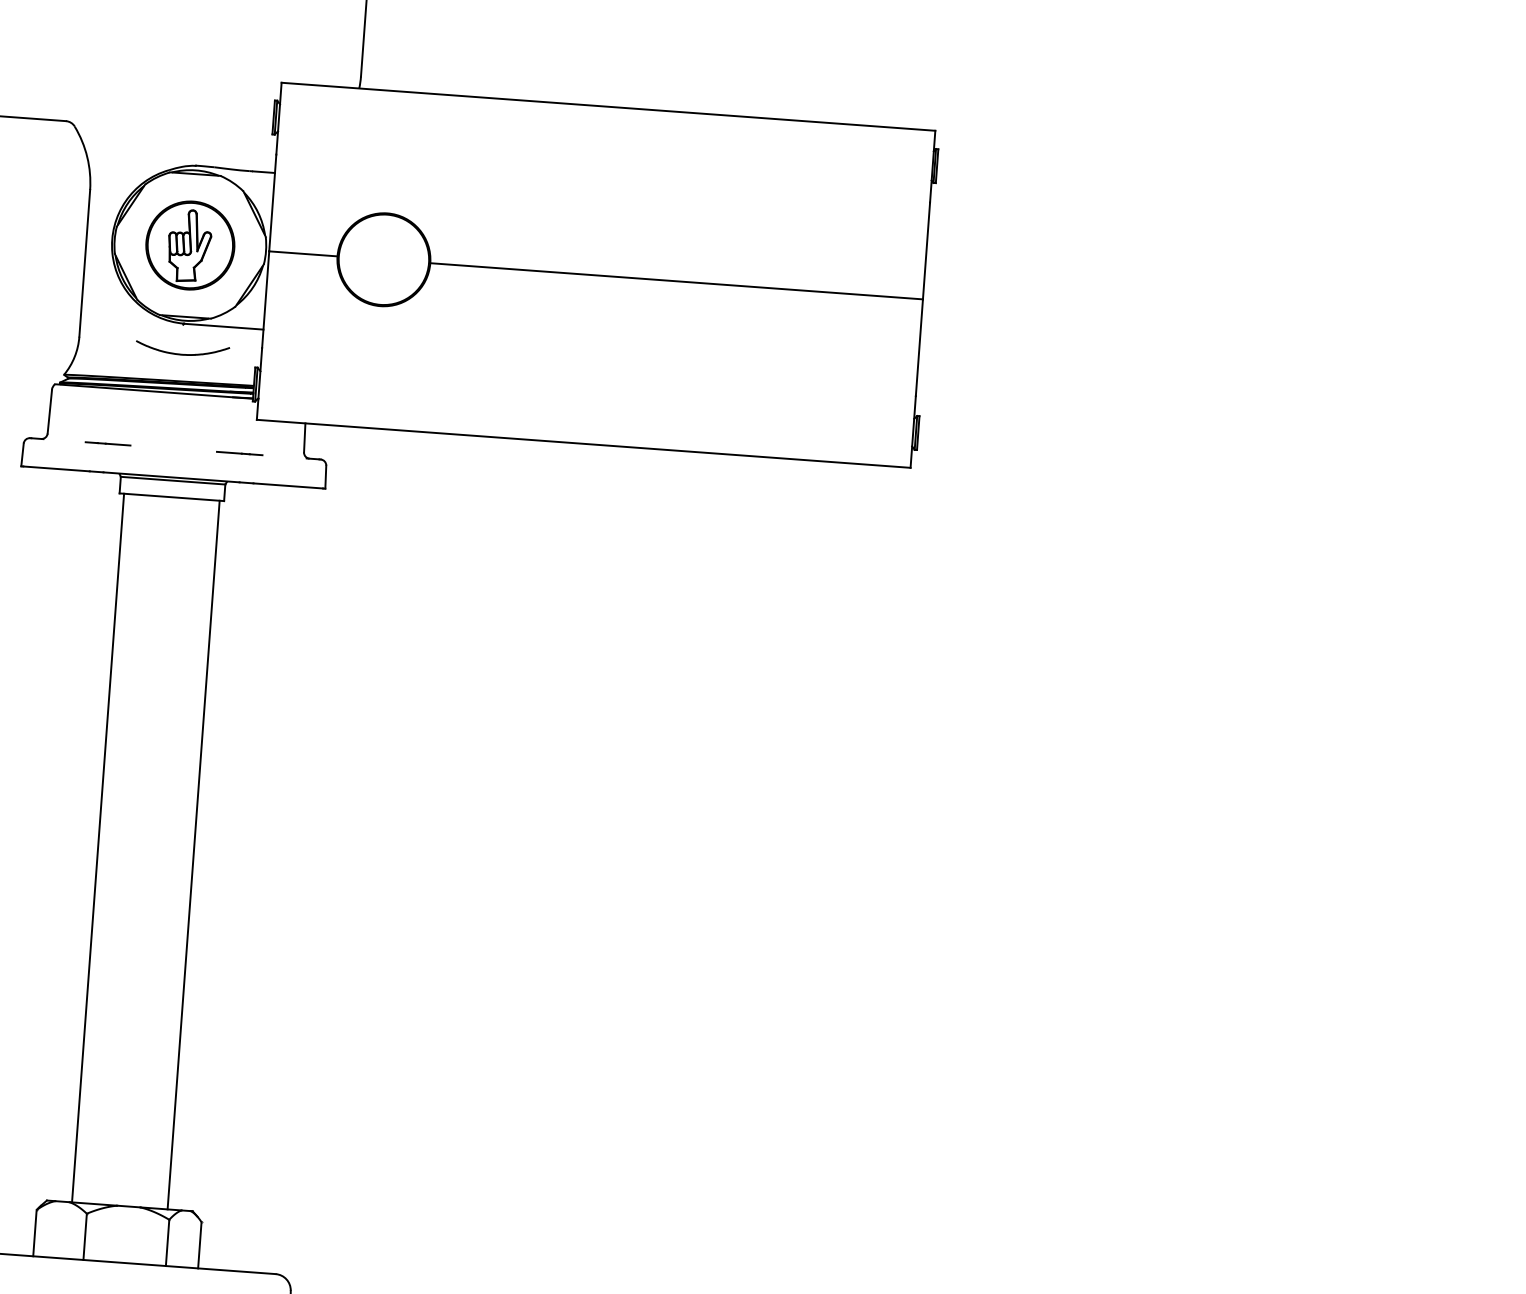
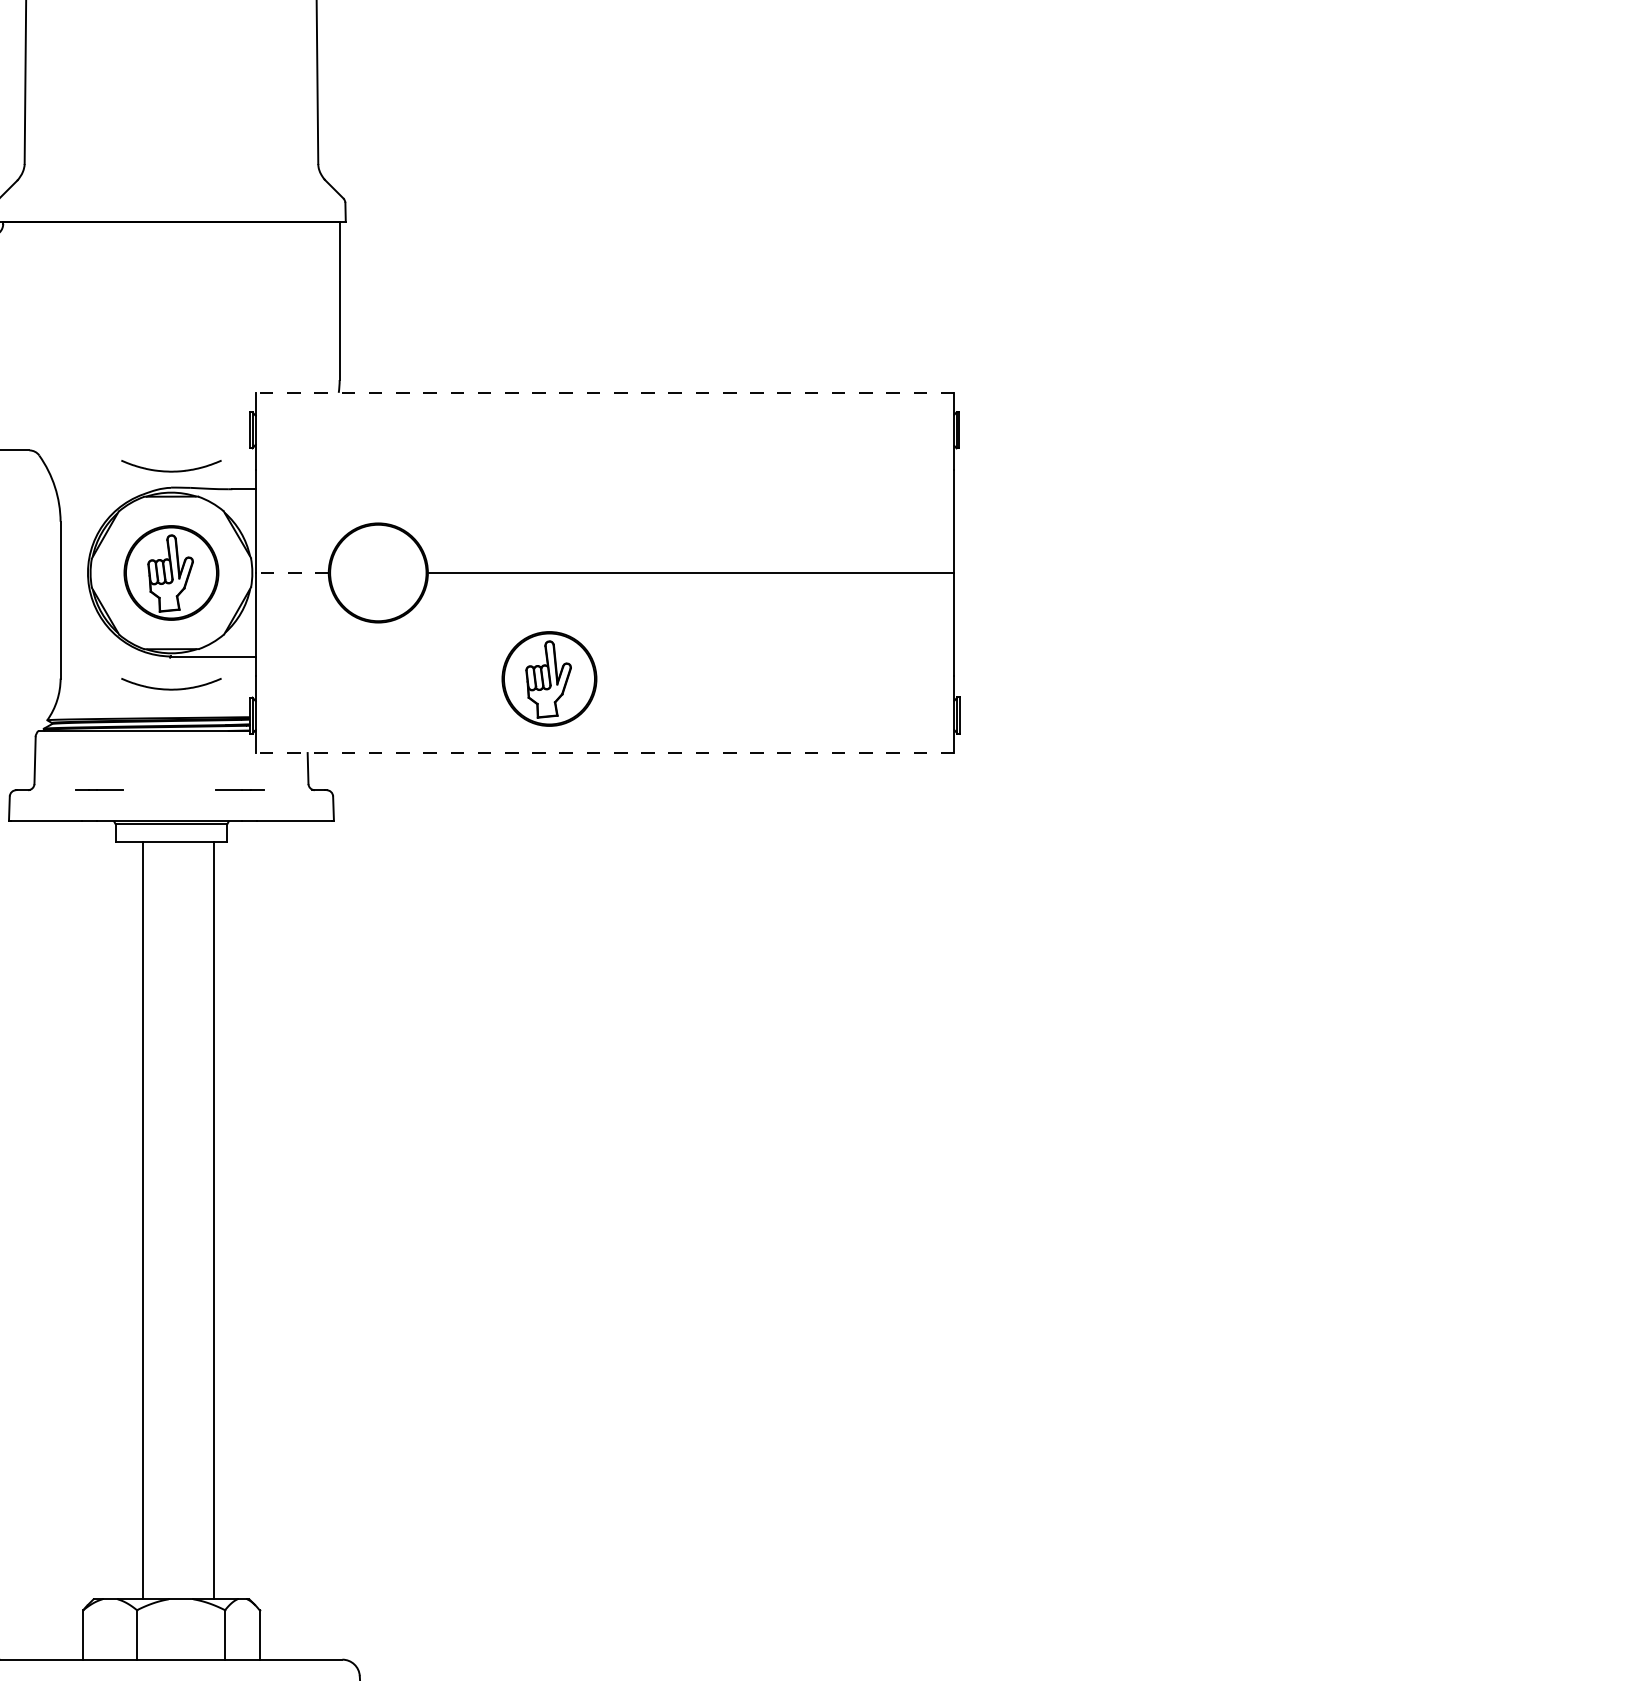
line: (607, 106) -> (604, 392), solid -> dashed
curve: (197, 149) -> (171, 470), added
line: (302, 254) -> (291, 573), solid -> dashed
part: (536, 370) -> (549, 678), added
line: (583, 444) -> (604, 753), solid -> dashed
line: (98, 847) -> (214, 1220), moved
line: (193, 854) -> (142, 1220), moved

